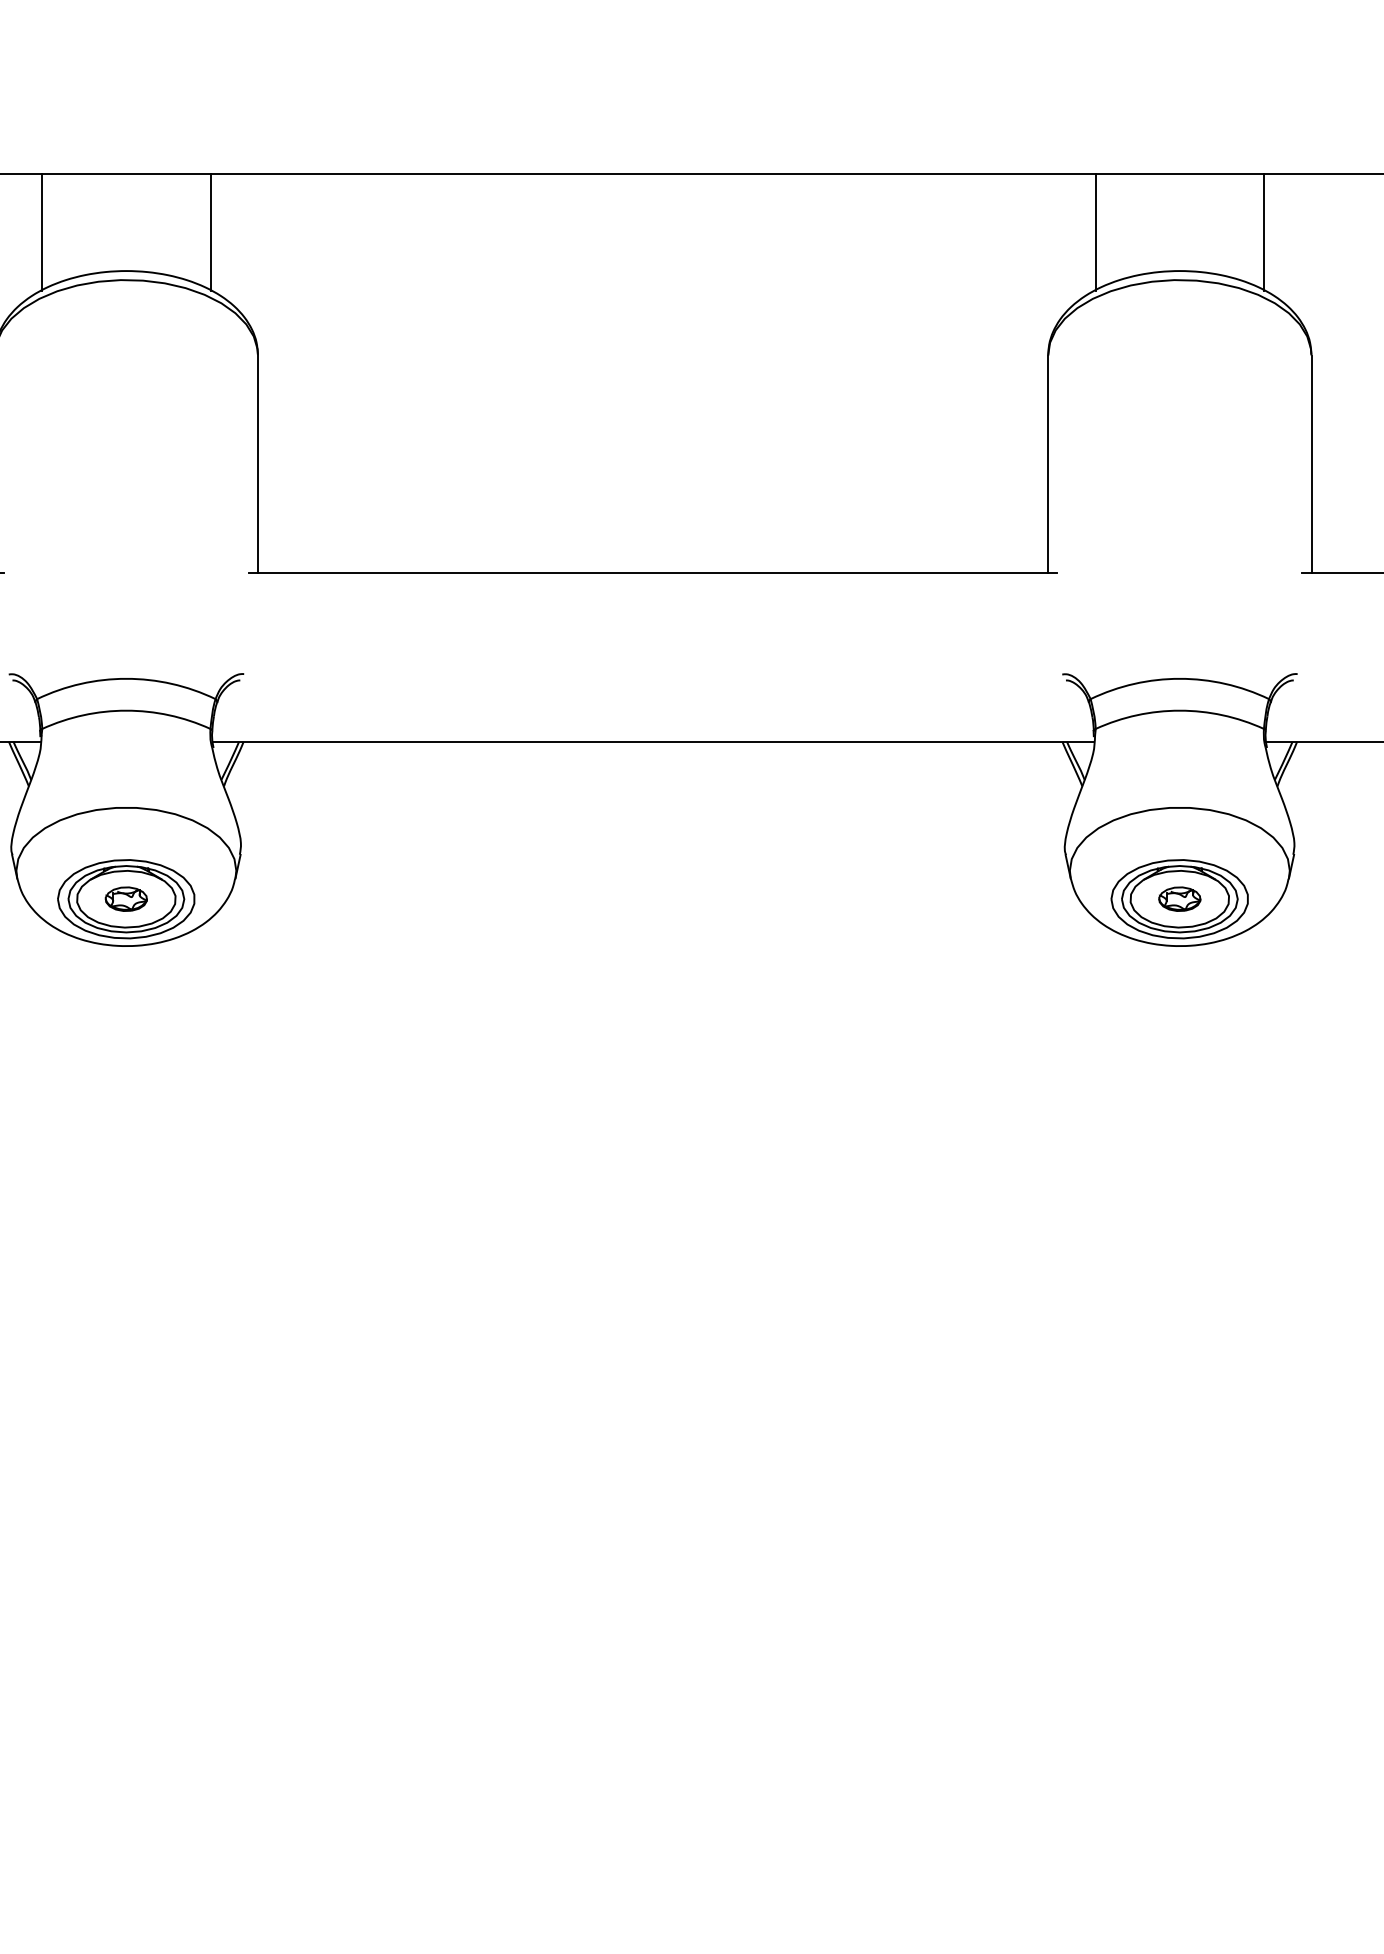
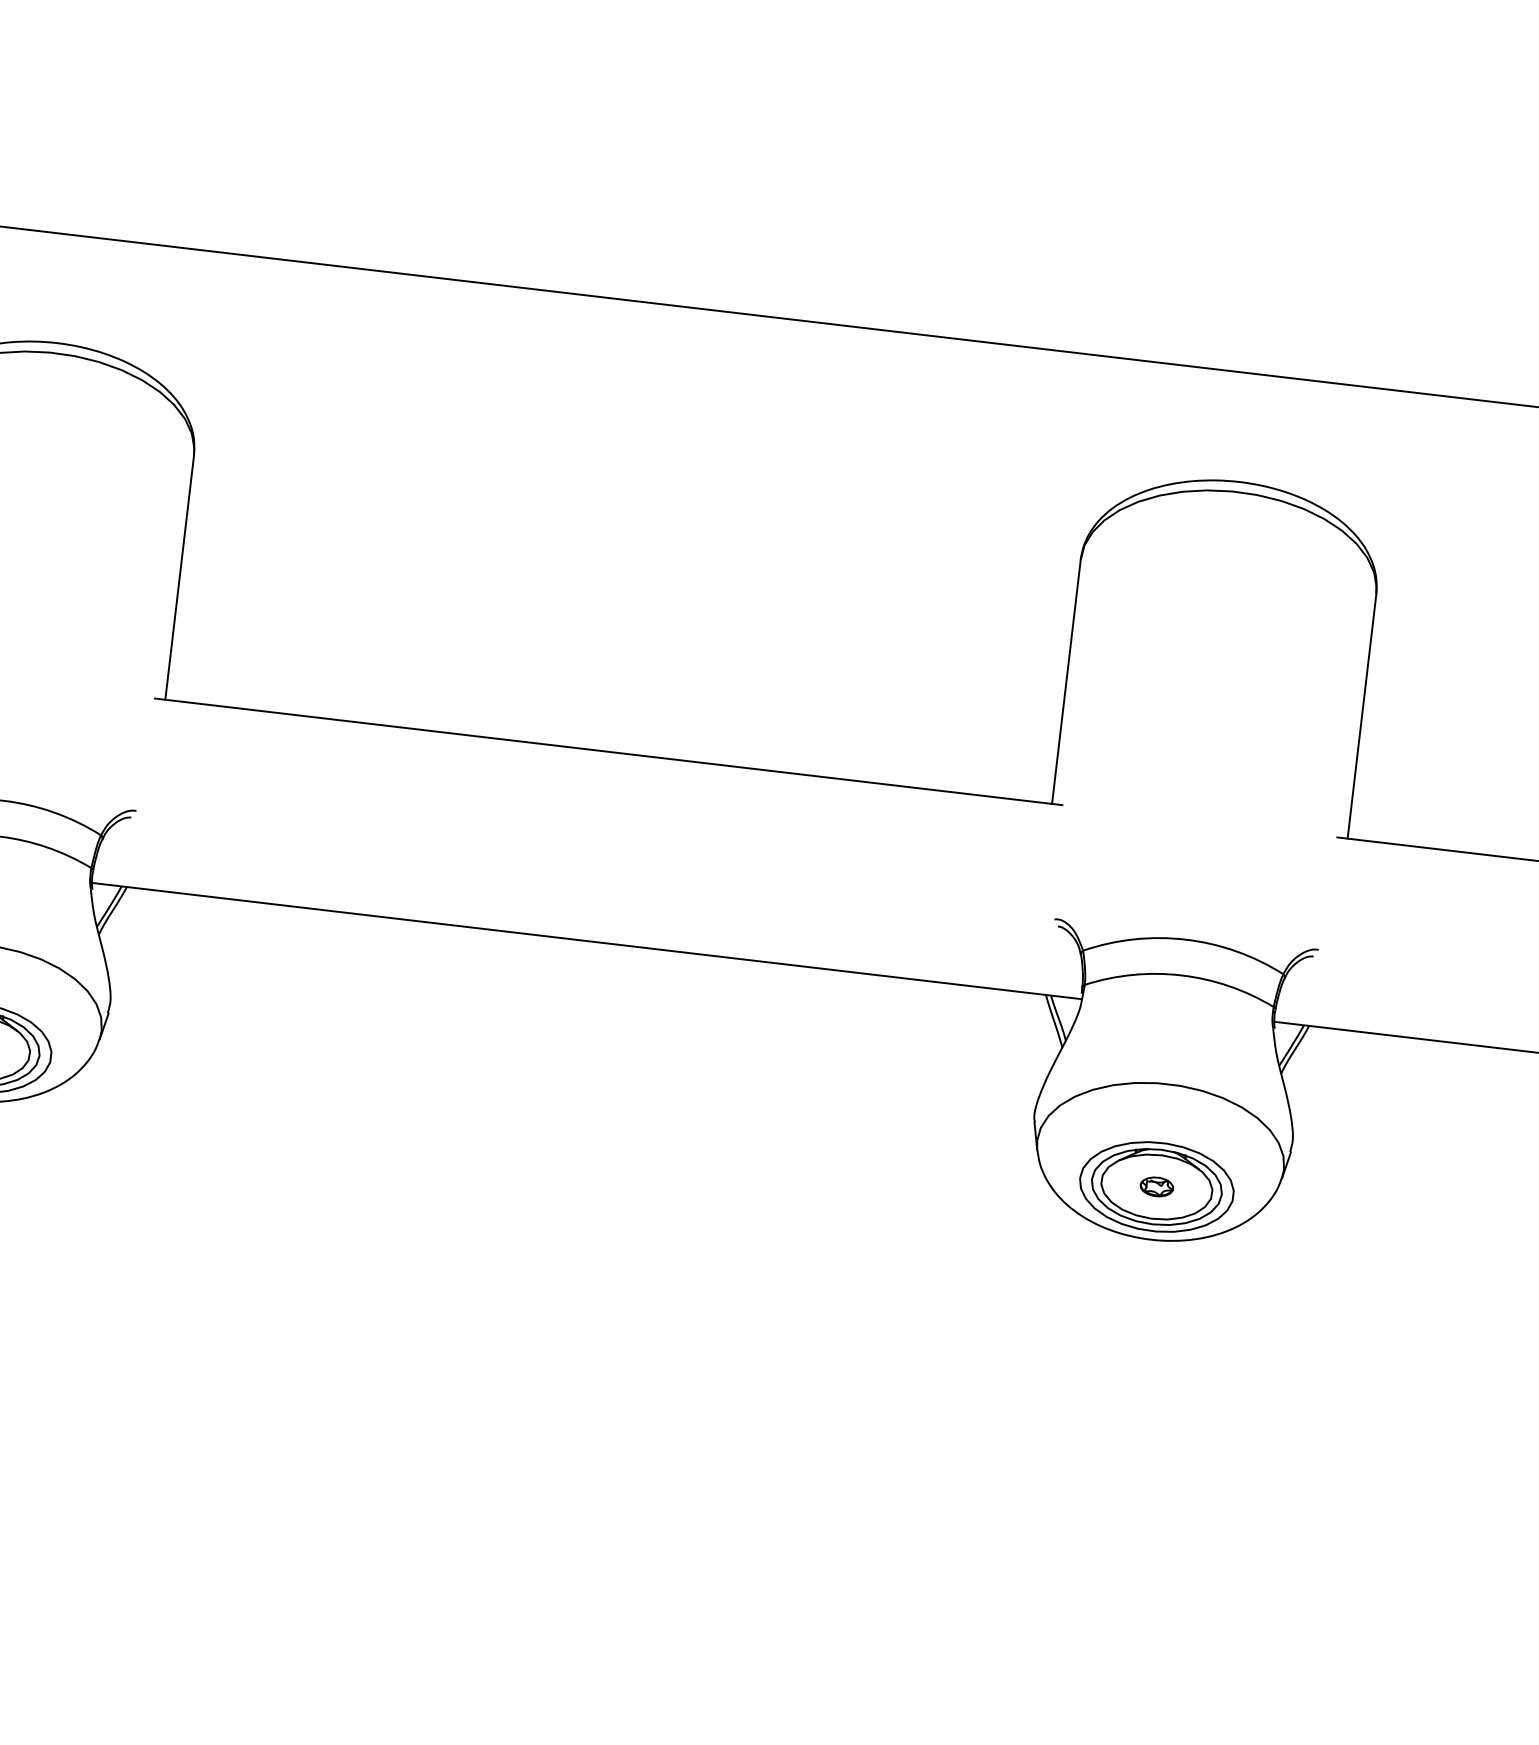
line: (210, 232) -> (156, 310), removed
line: (1095, 232) -> (1150, 427), removed
line: (1264, 232) -> (1339, 449), removed
part: (1179, 898) -> (1156, 1186), size x0.7

